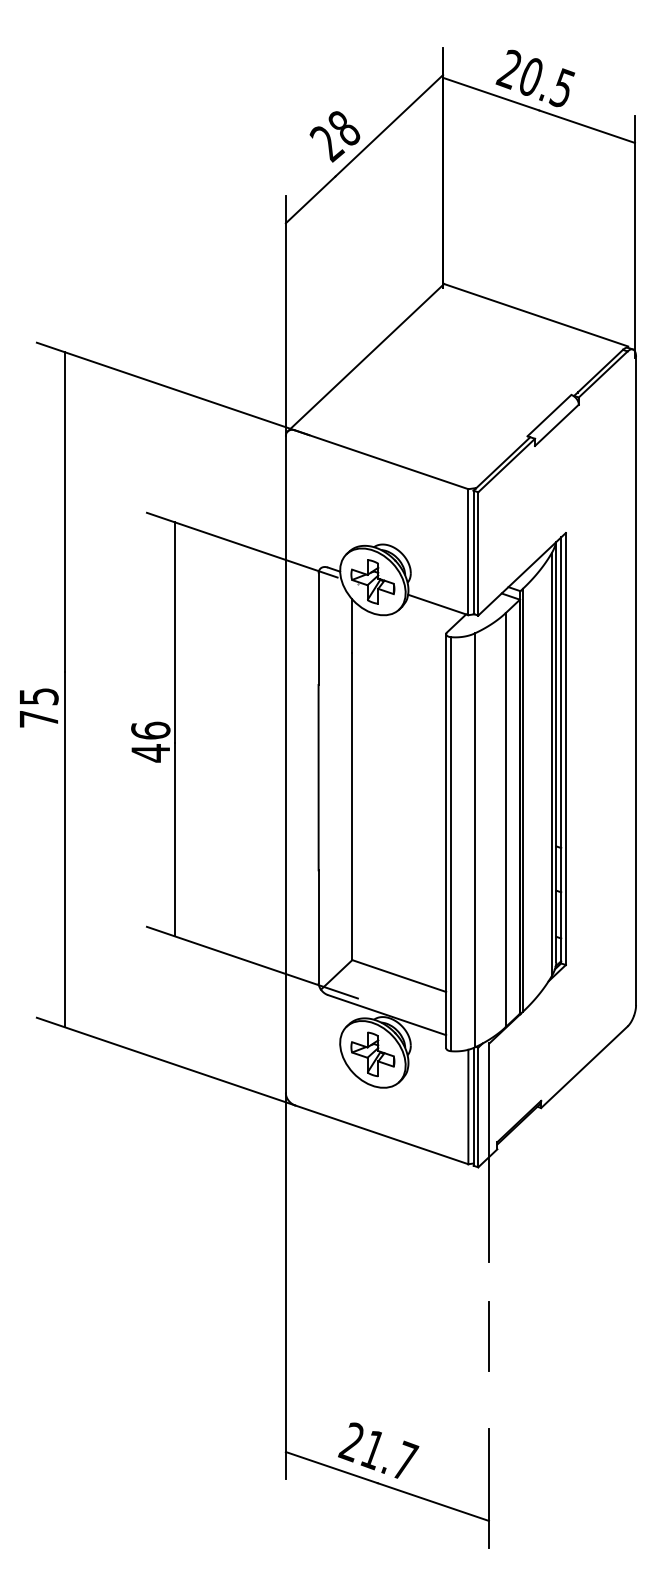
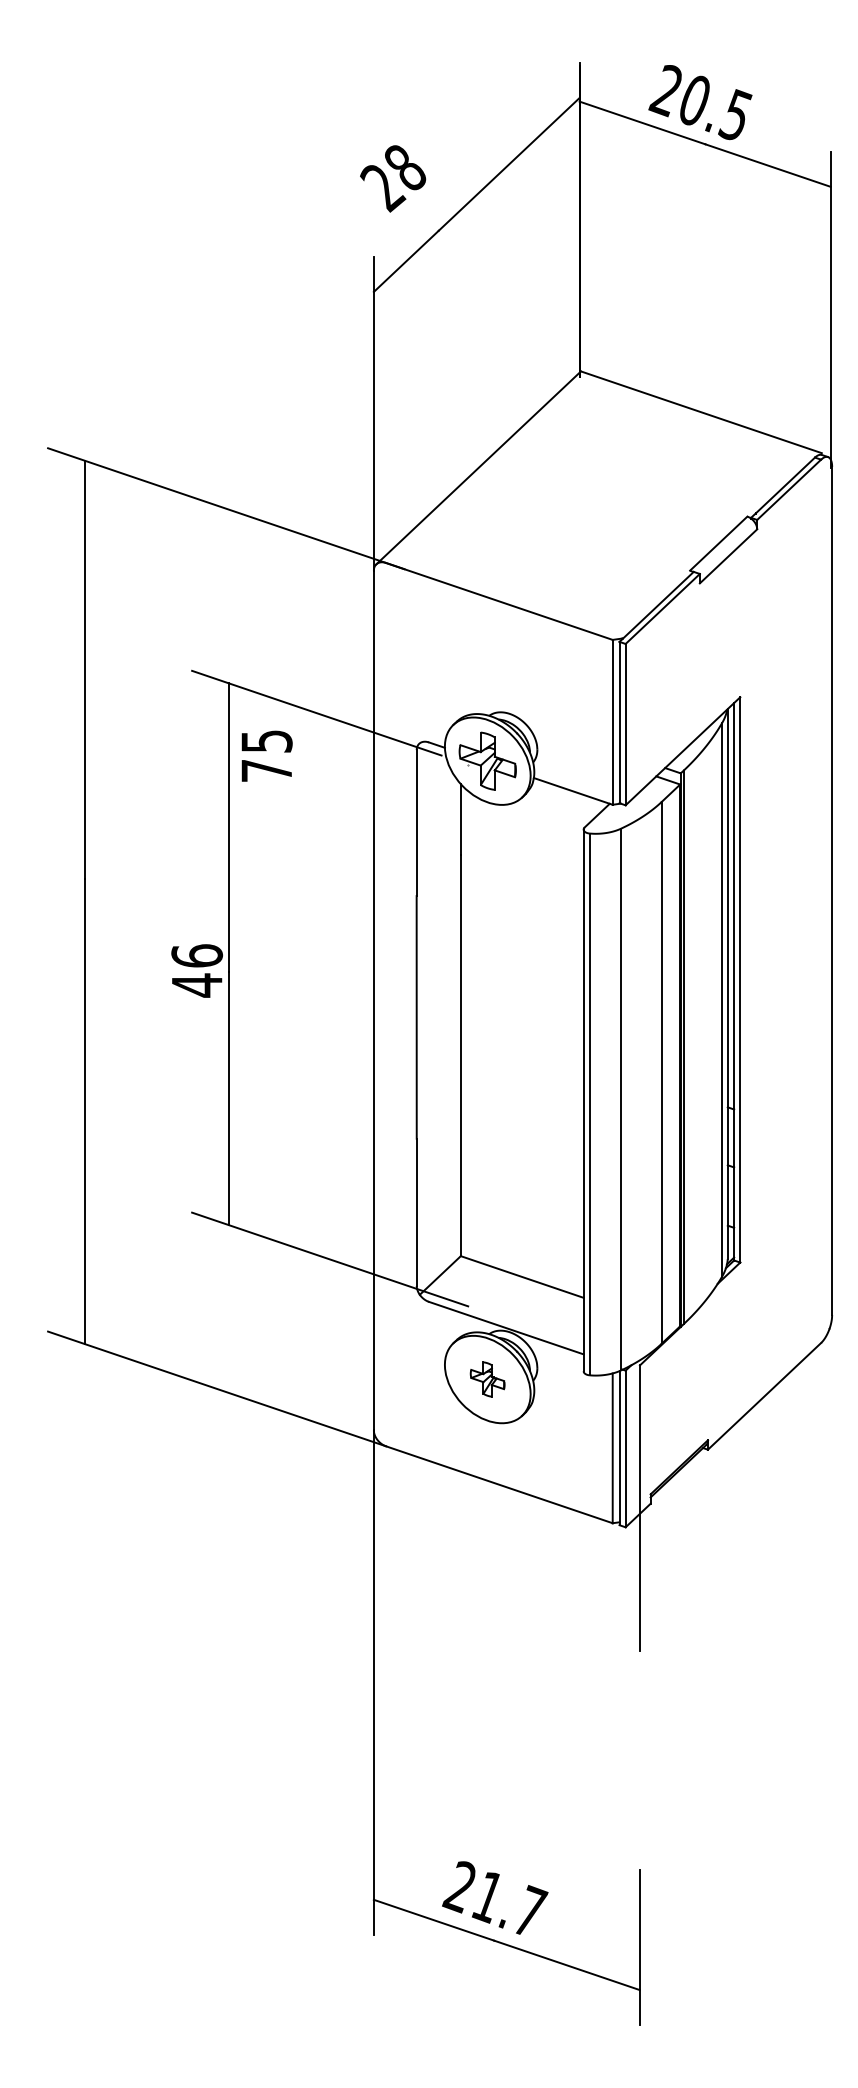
text: (335, 136) -> (393, 178), moved
text: (38, 707) -> (266, 755), moved
part: (372, 1054) -> (487, 1379), size x0.6
line: (488, 1337) -> (639, 1749), removed

